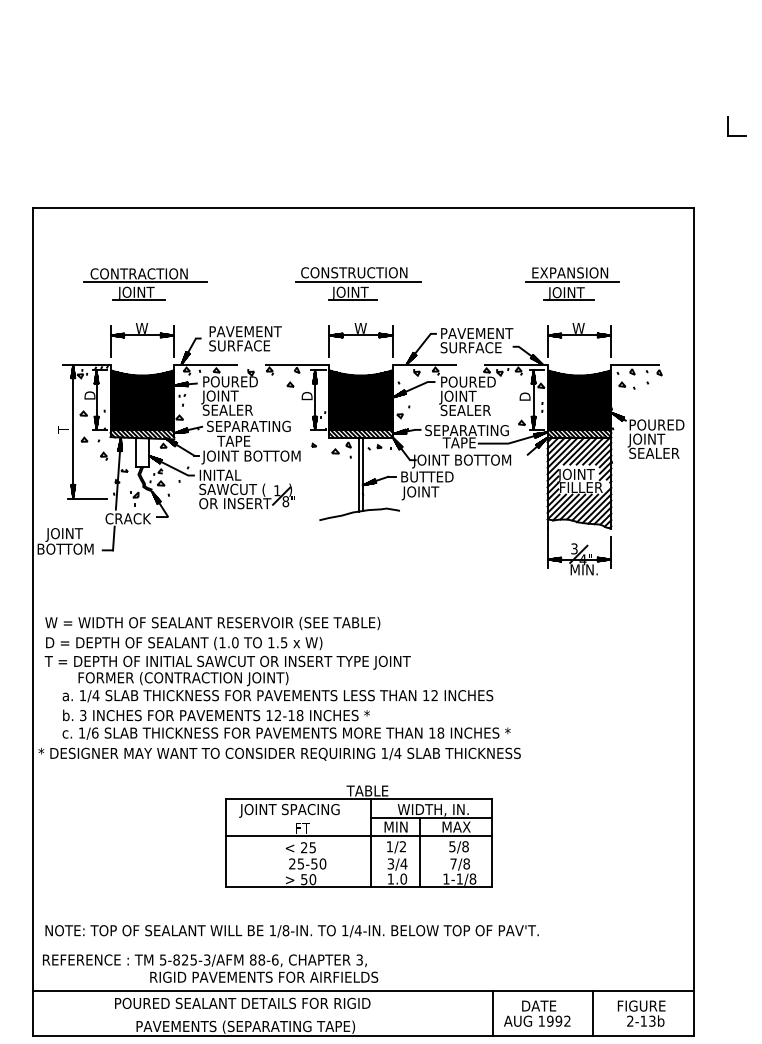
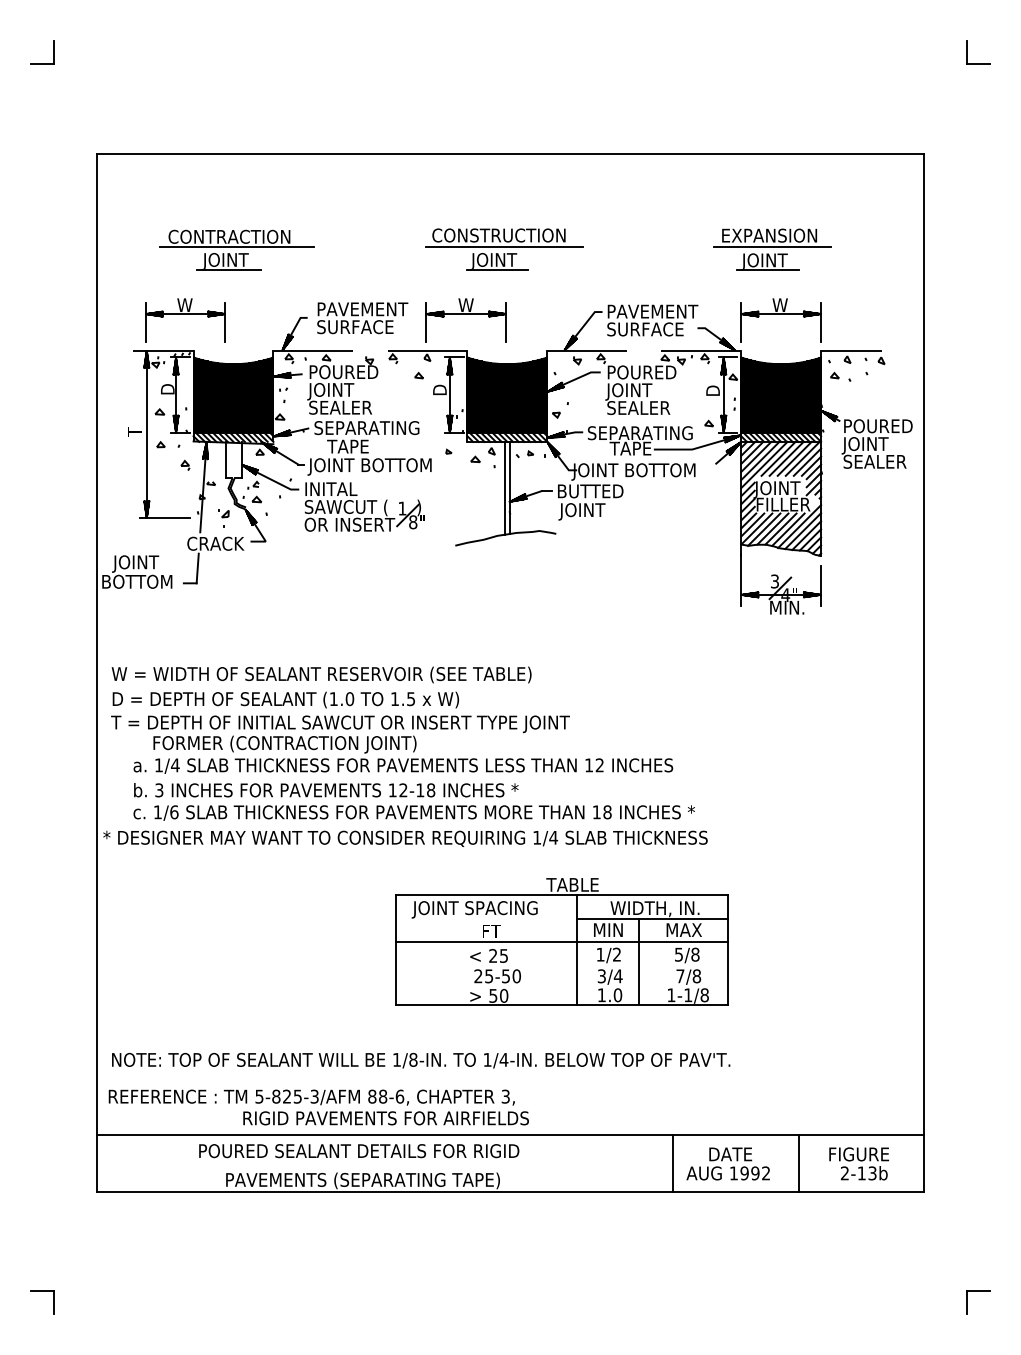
part: (142, 340) -> (185, 320), moved
part: (360, 340) -> (465, 320), moved
part: (358, 836) -> (561, 941), moved

